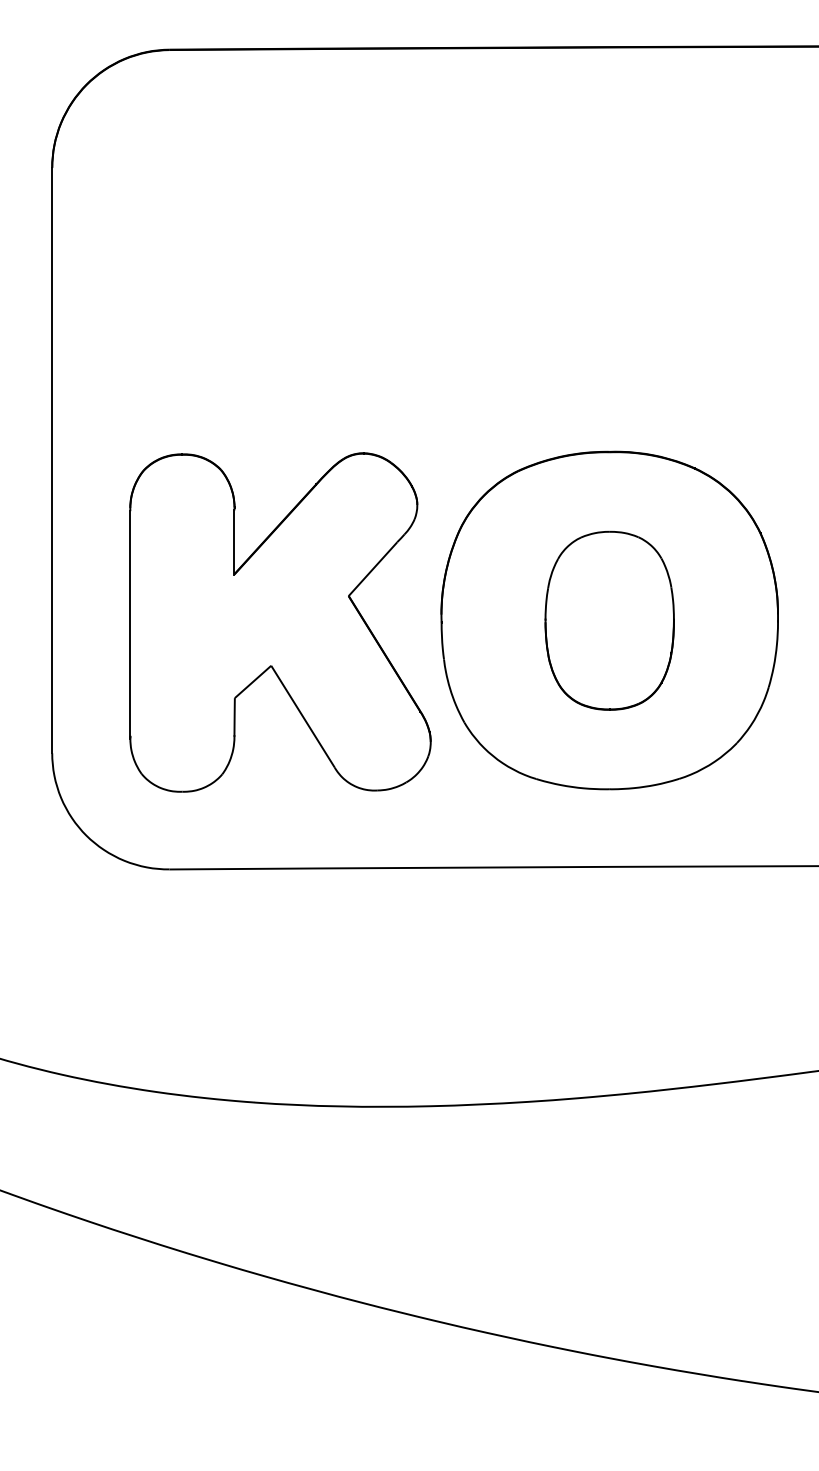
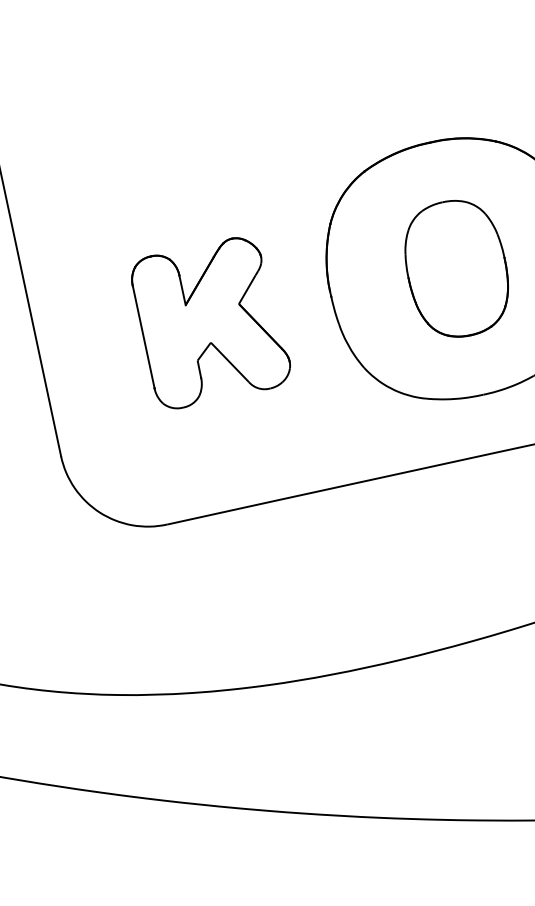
part: (280, 622) -> (210, 322), size x0.6

